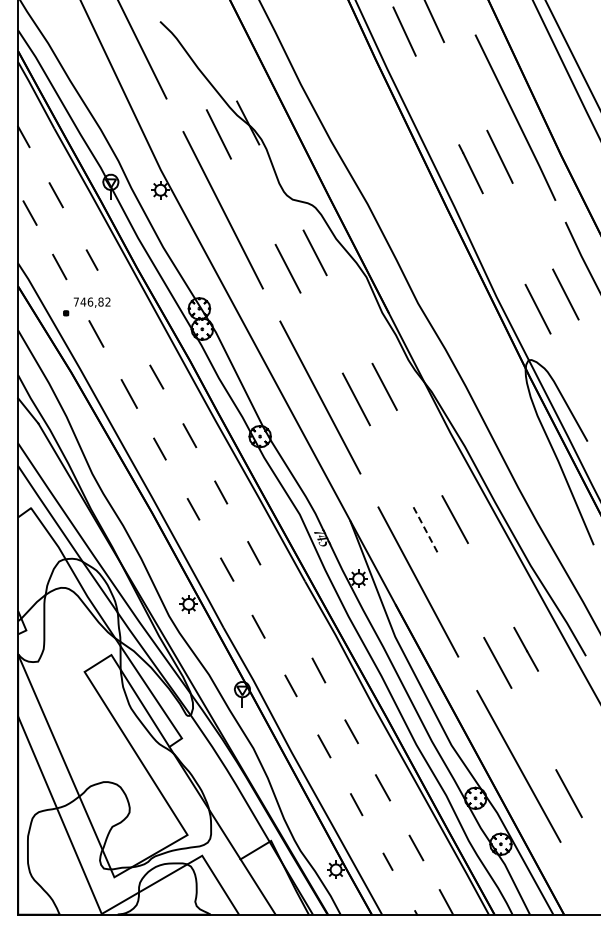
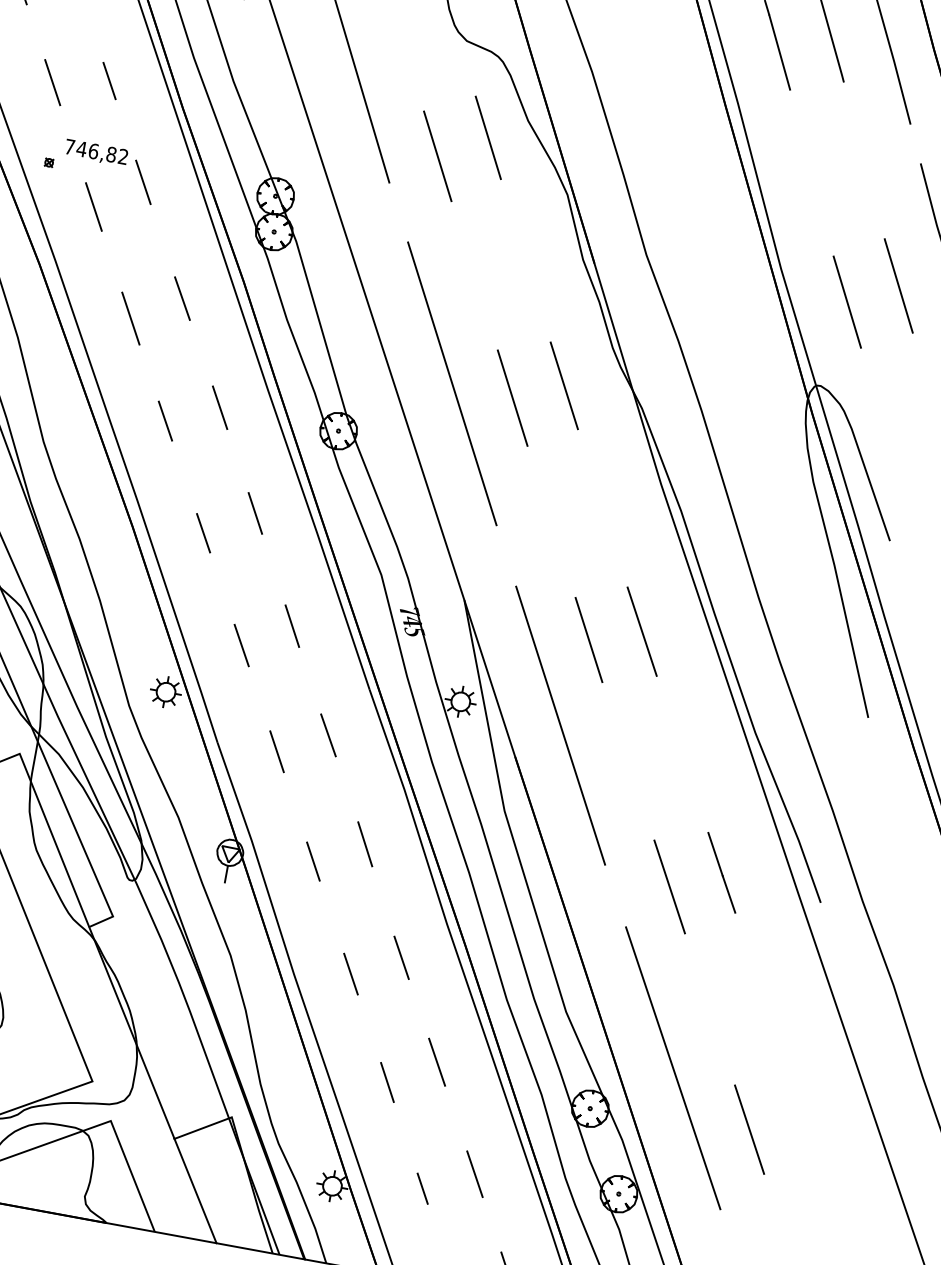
line: (121, 314) -> (142, 181), added
line: (425, 529) -> (588, 639), dashed -> solid
line: (286, 611) -> (328, 734), added

